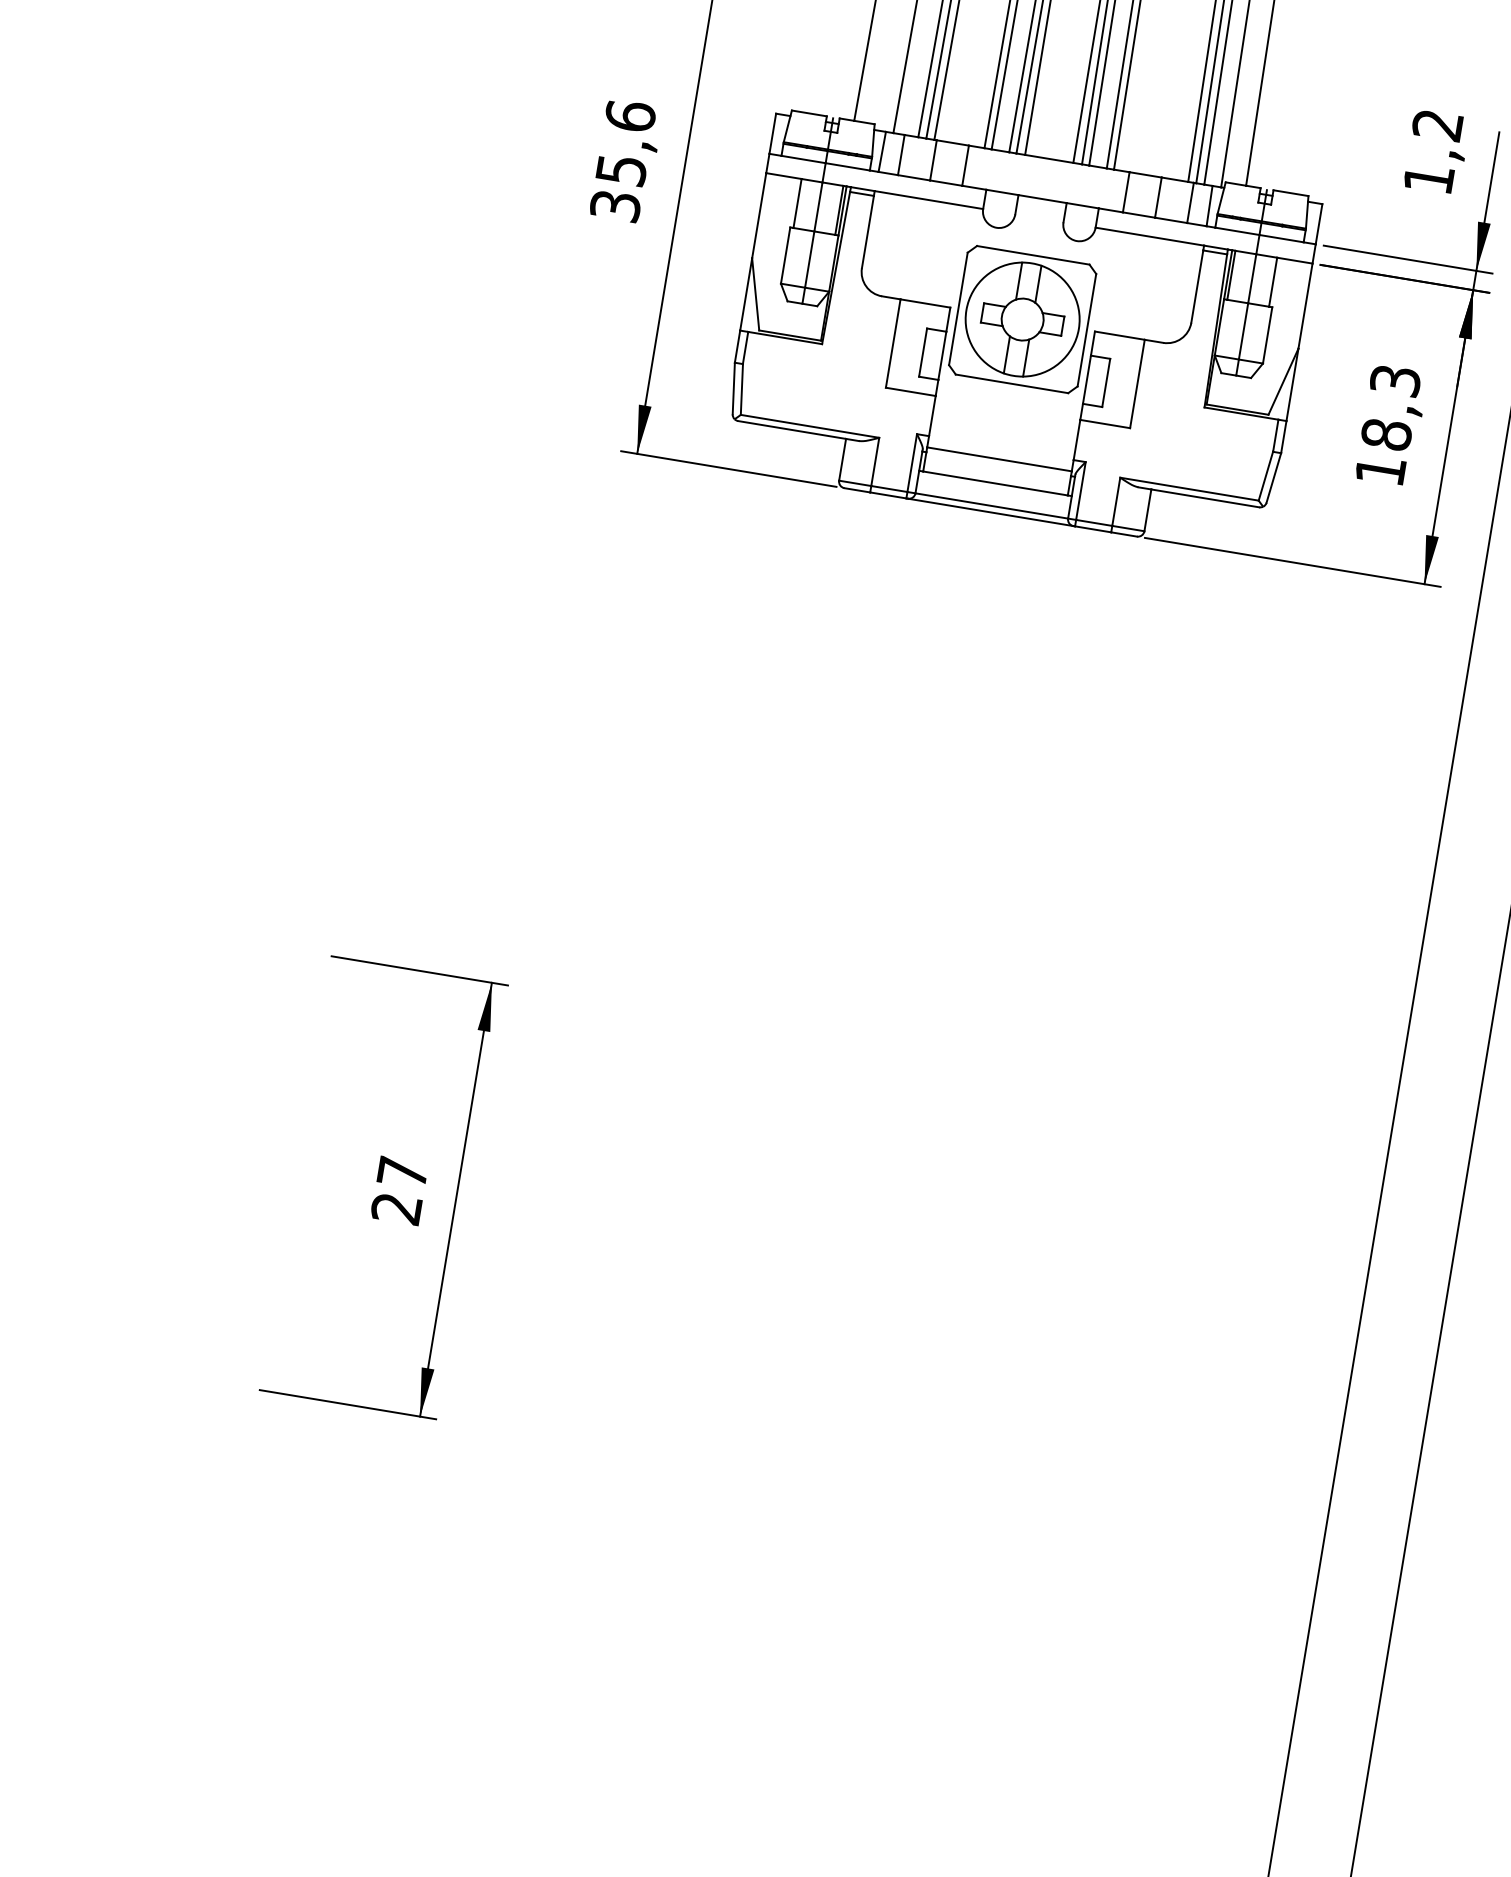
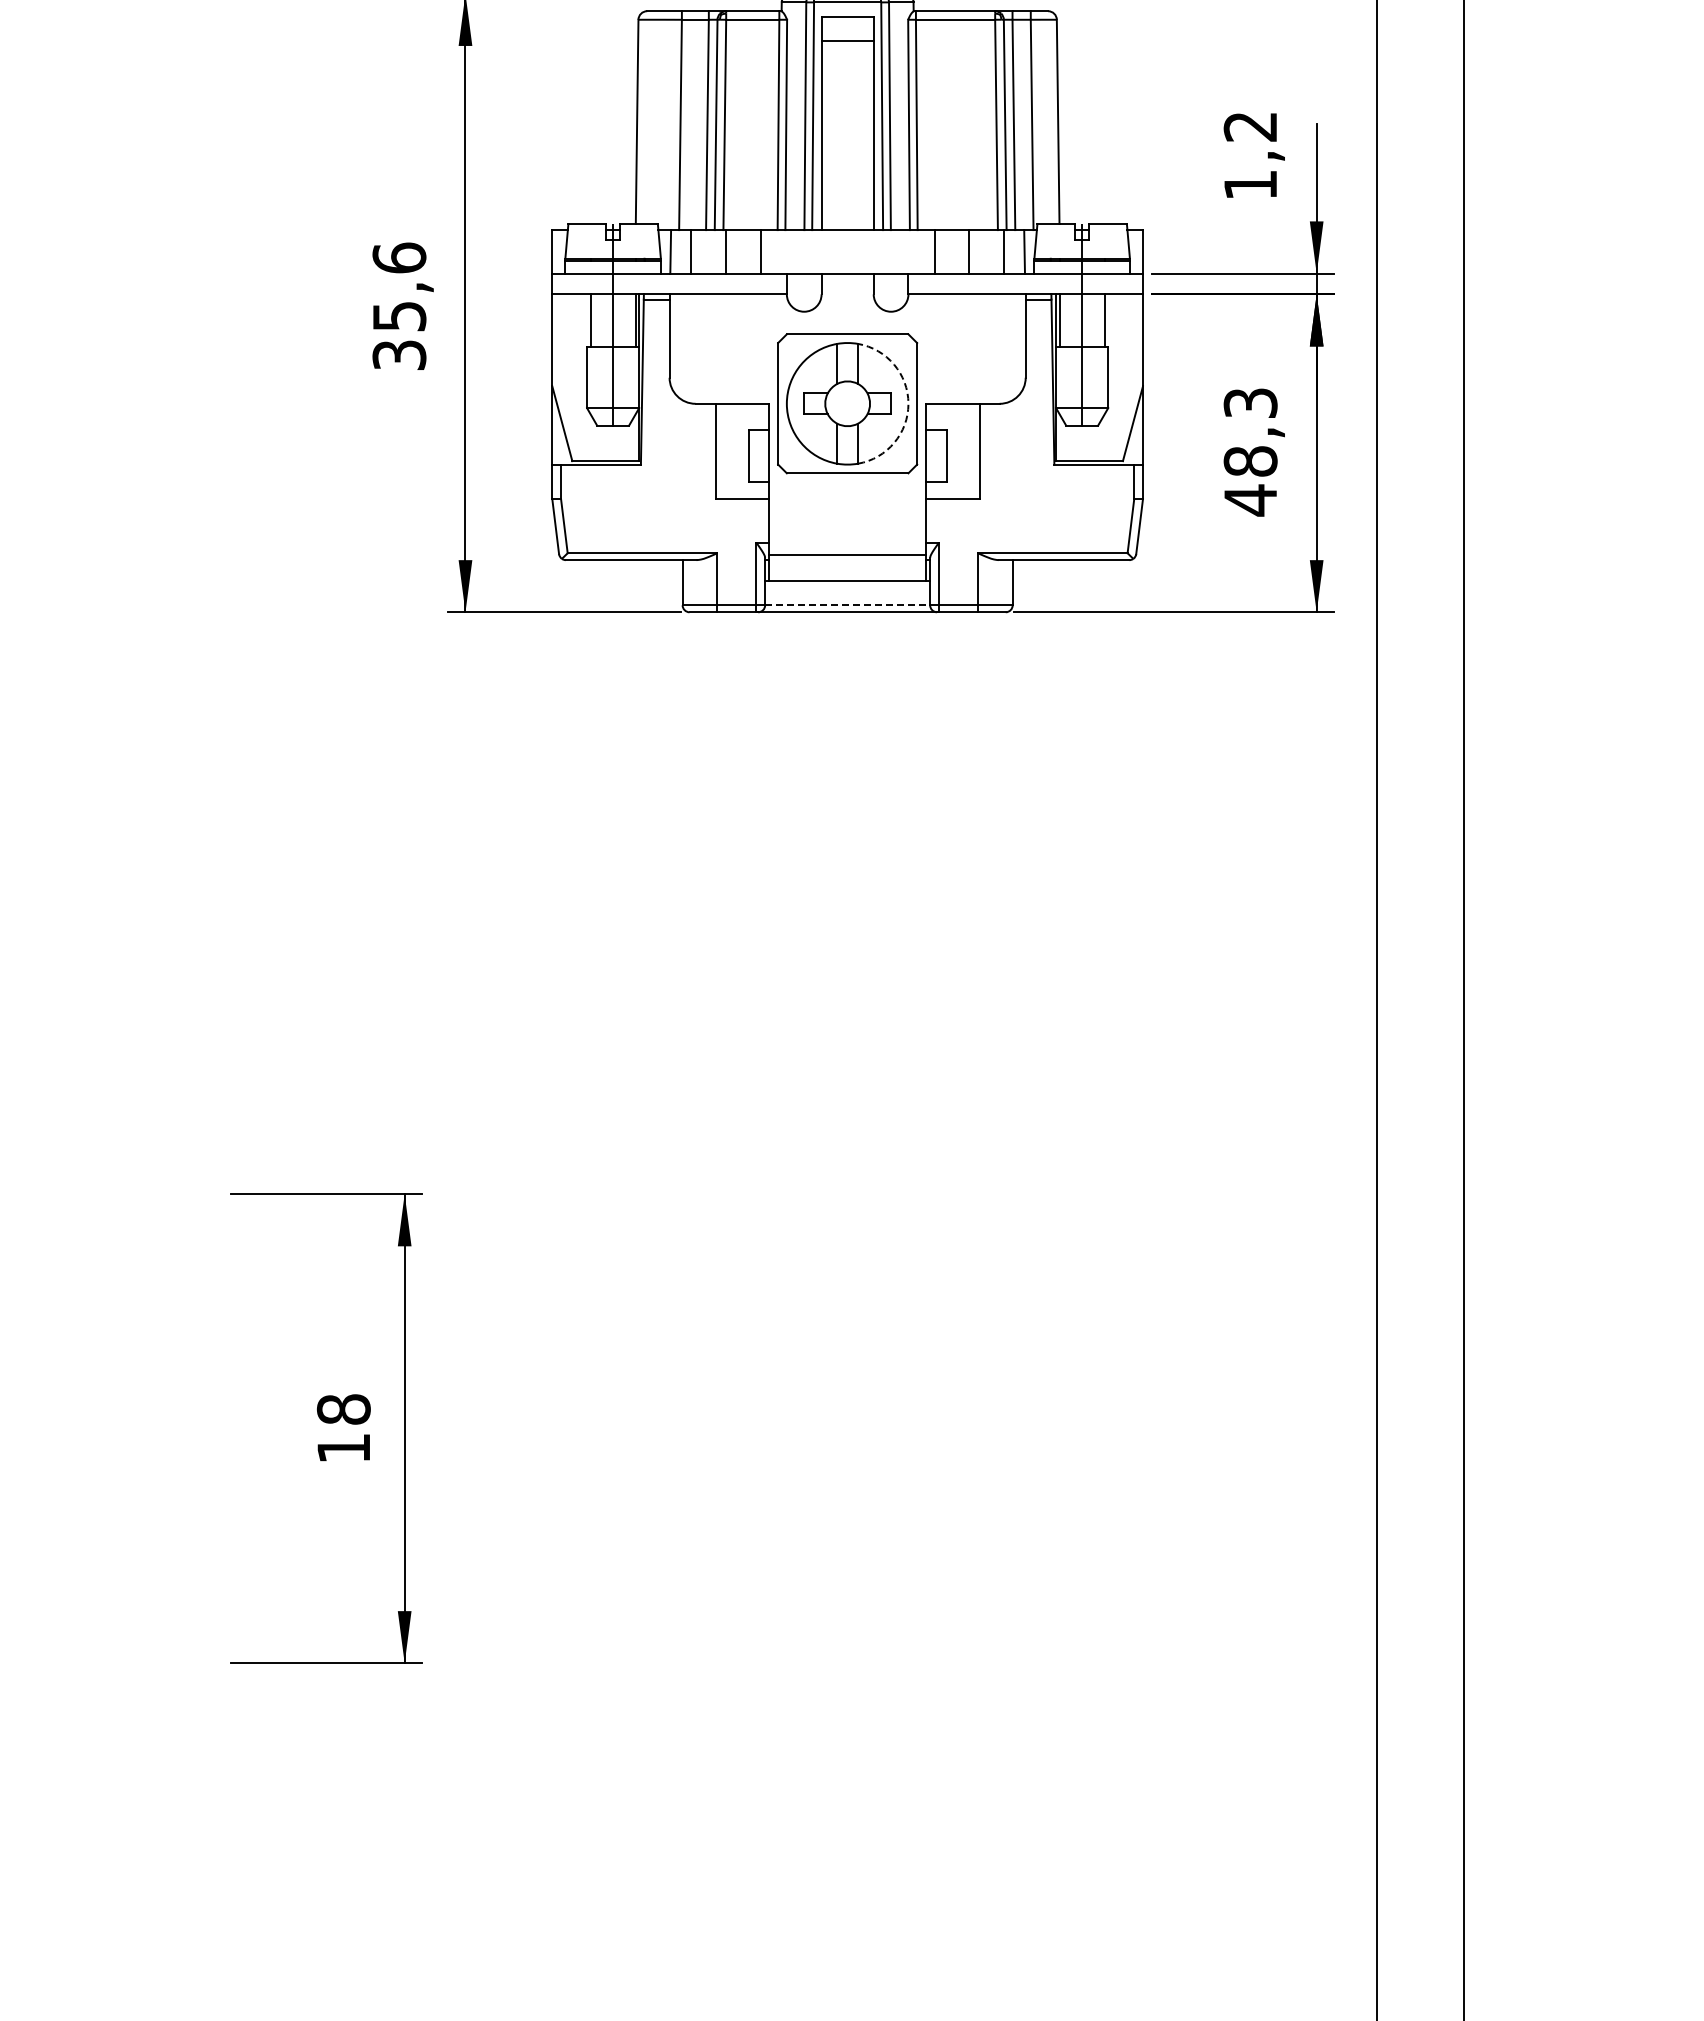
arc: (1078, 328) -> (908, 403), solid -> dashed
text: (1380, 470) -> (1250, 500), 18,3 -> 48,3
line: (991, 506) -> (847, 605), solid -> dashed
text: (399, 1190) -> (343, 1428), 27 -> 18

